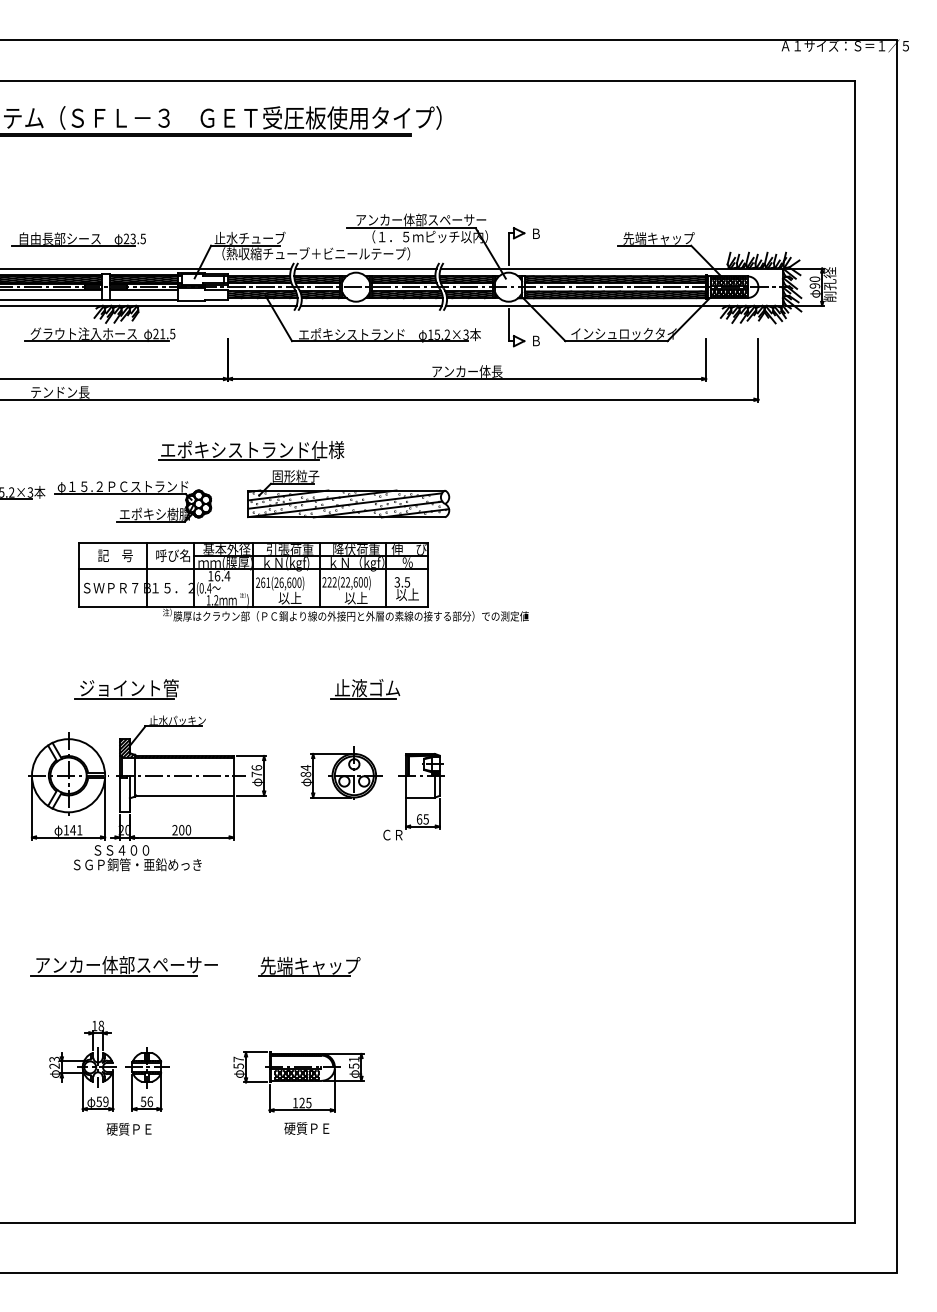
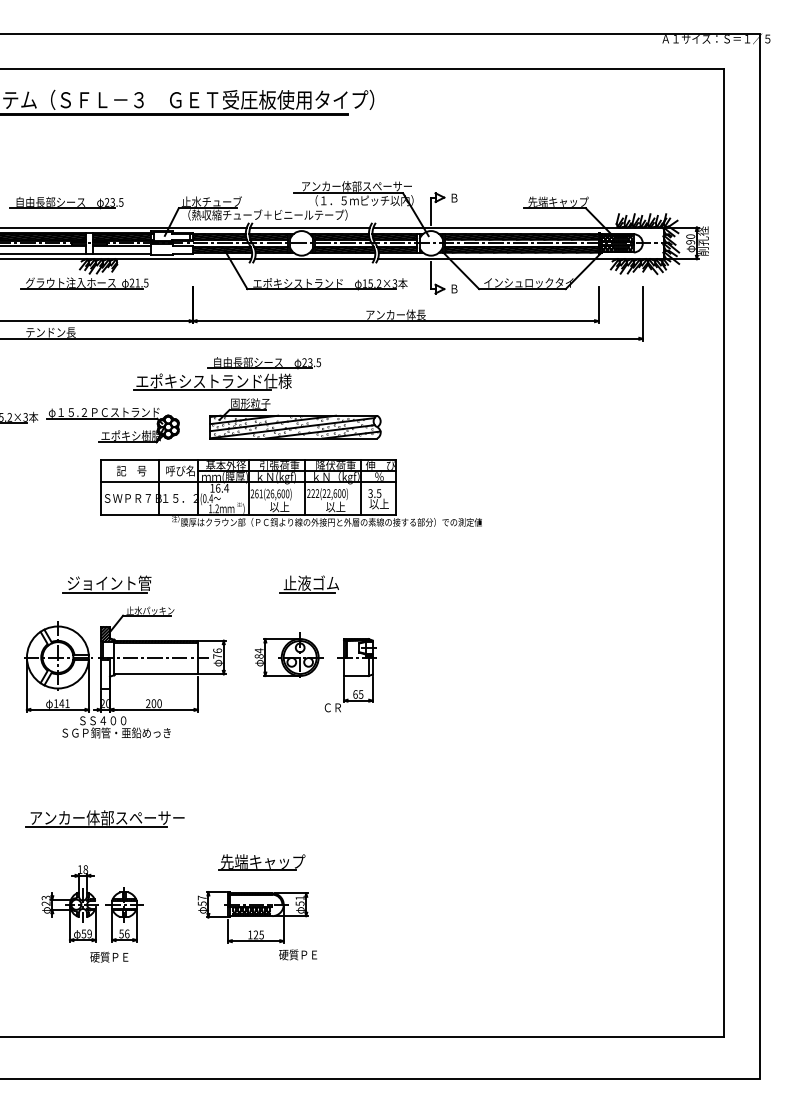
part: (311, 428) -> (263, 363), added
part: (303, 581) -> (291, 492), moved
part: (309, 966) -> (262, 862), moved
text: (306, 1128) -> (297, 954), moved

